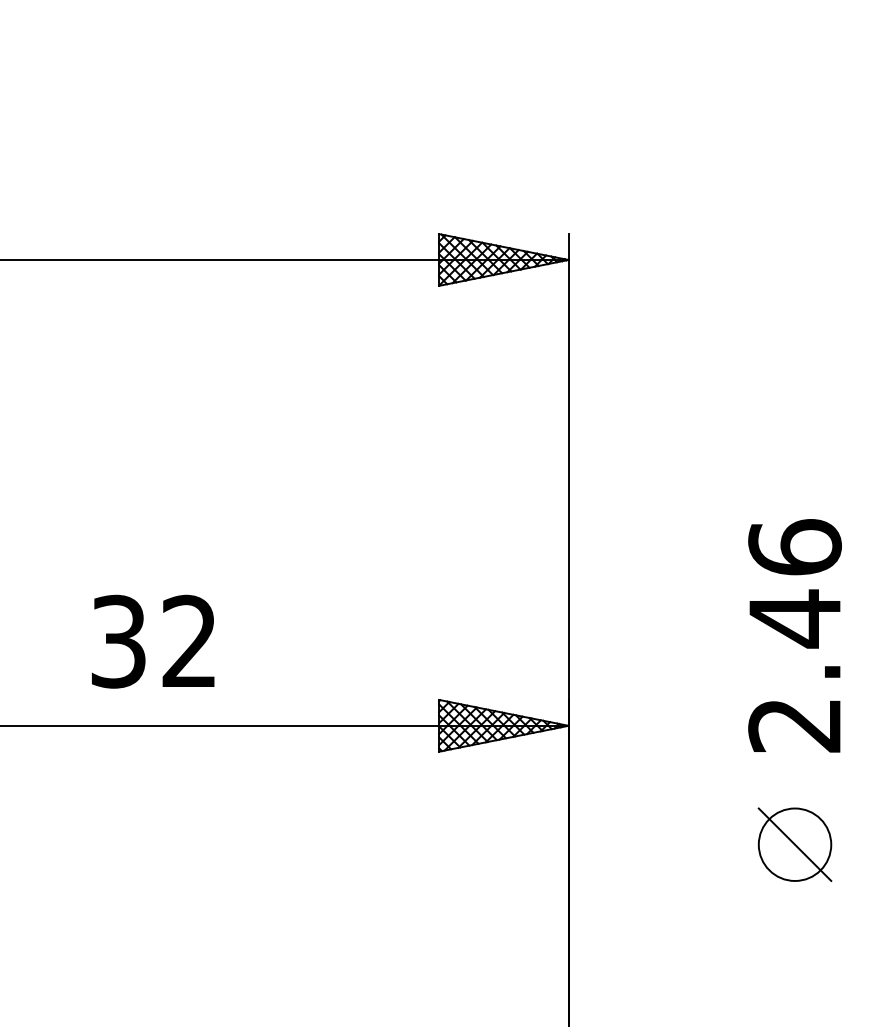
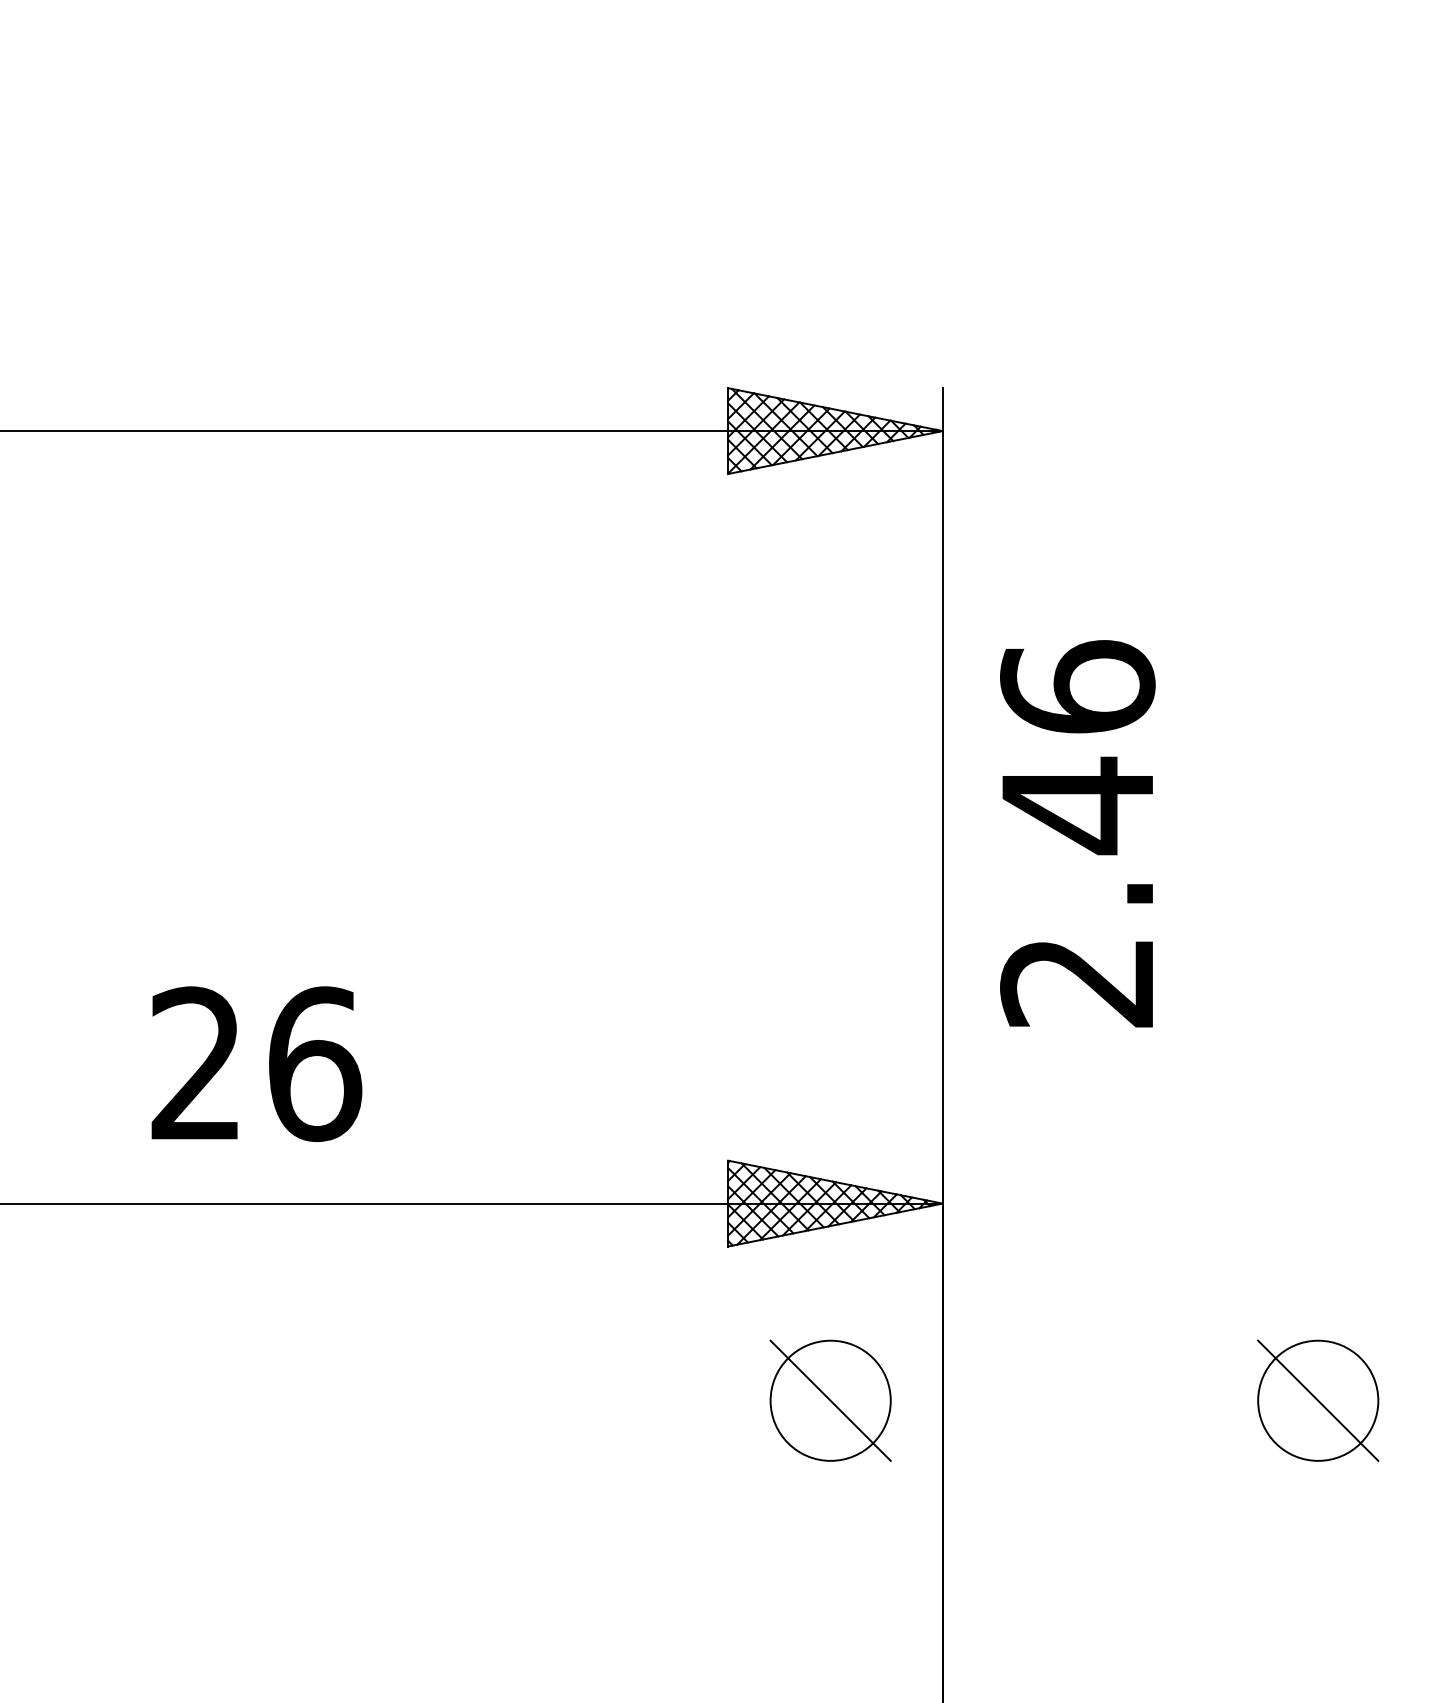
text: (794, 635) -> (1076, 833), moved
text: (154, 641) -> (256, 1063), 32 -> 26
part: (500, 844) -> (829, 1400), added

